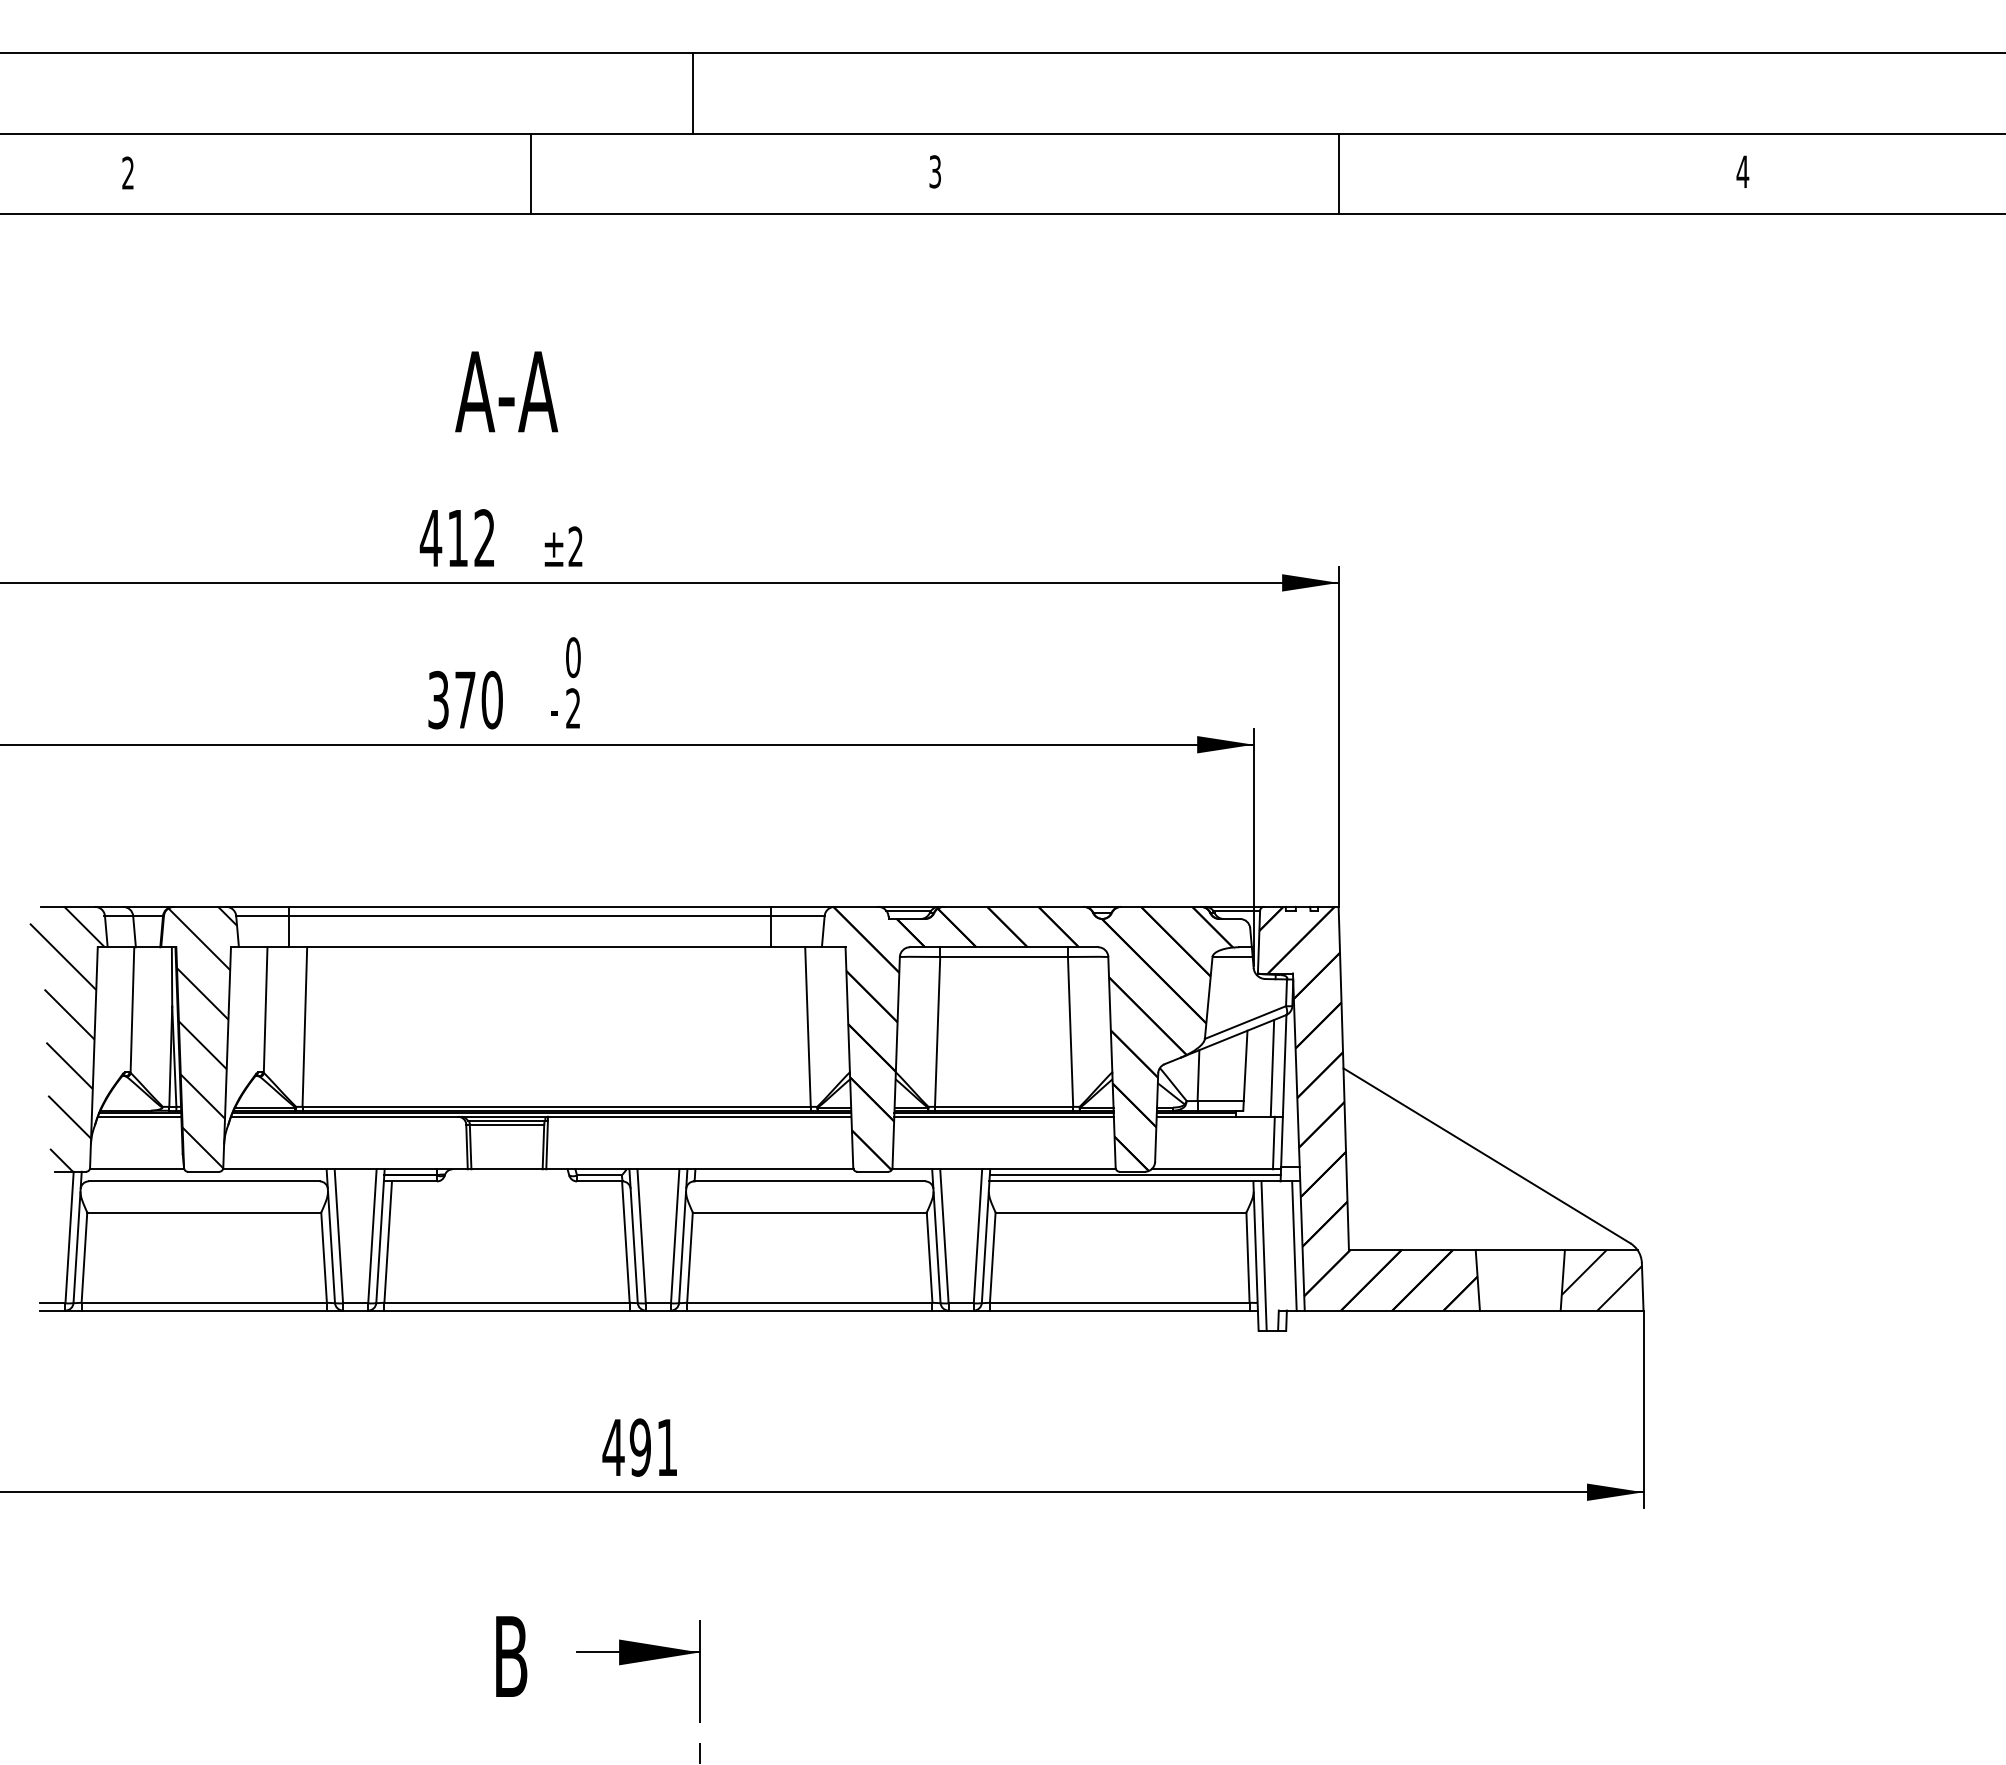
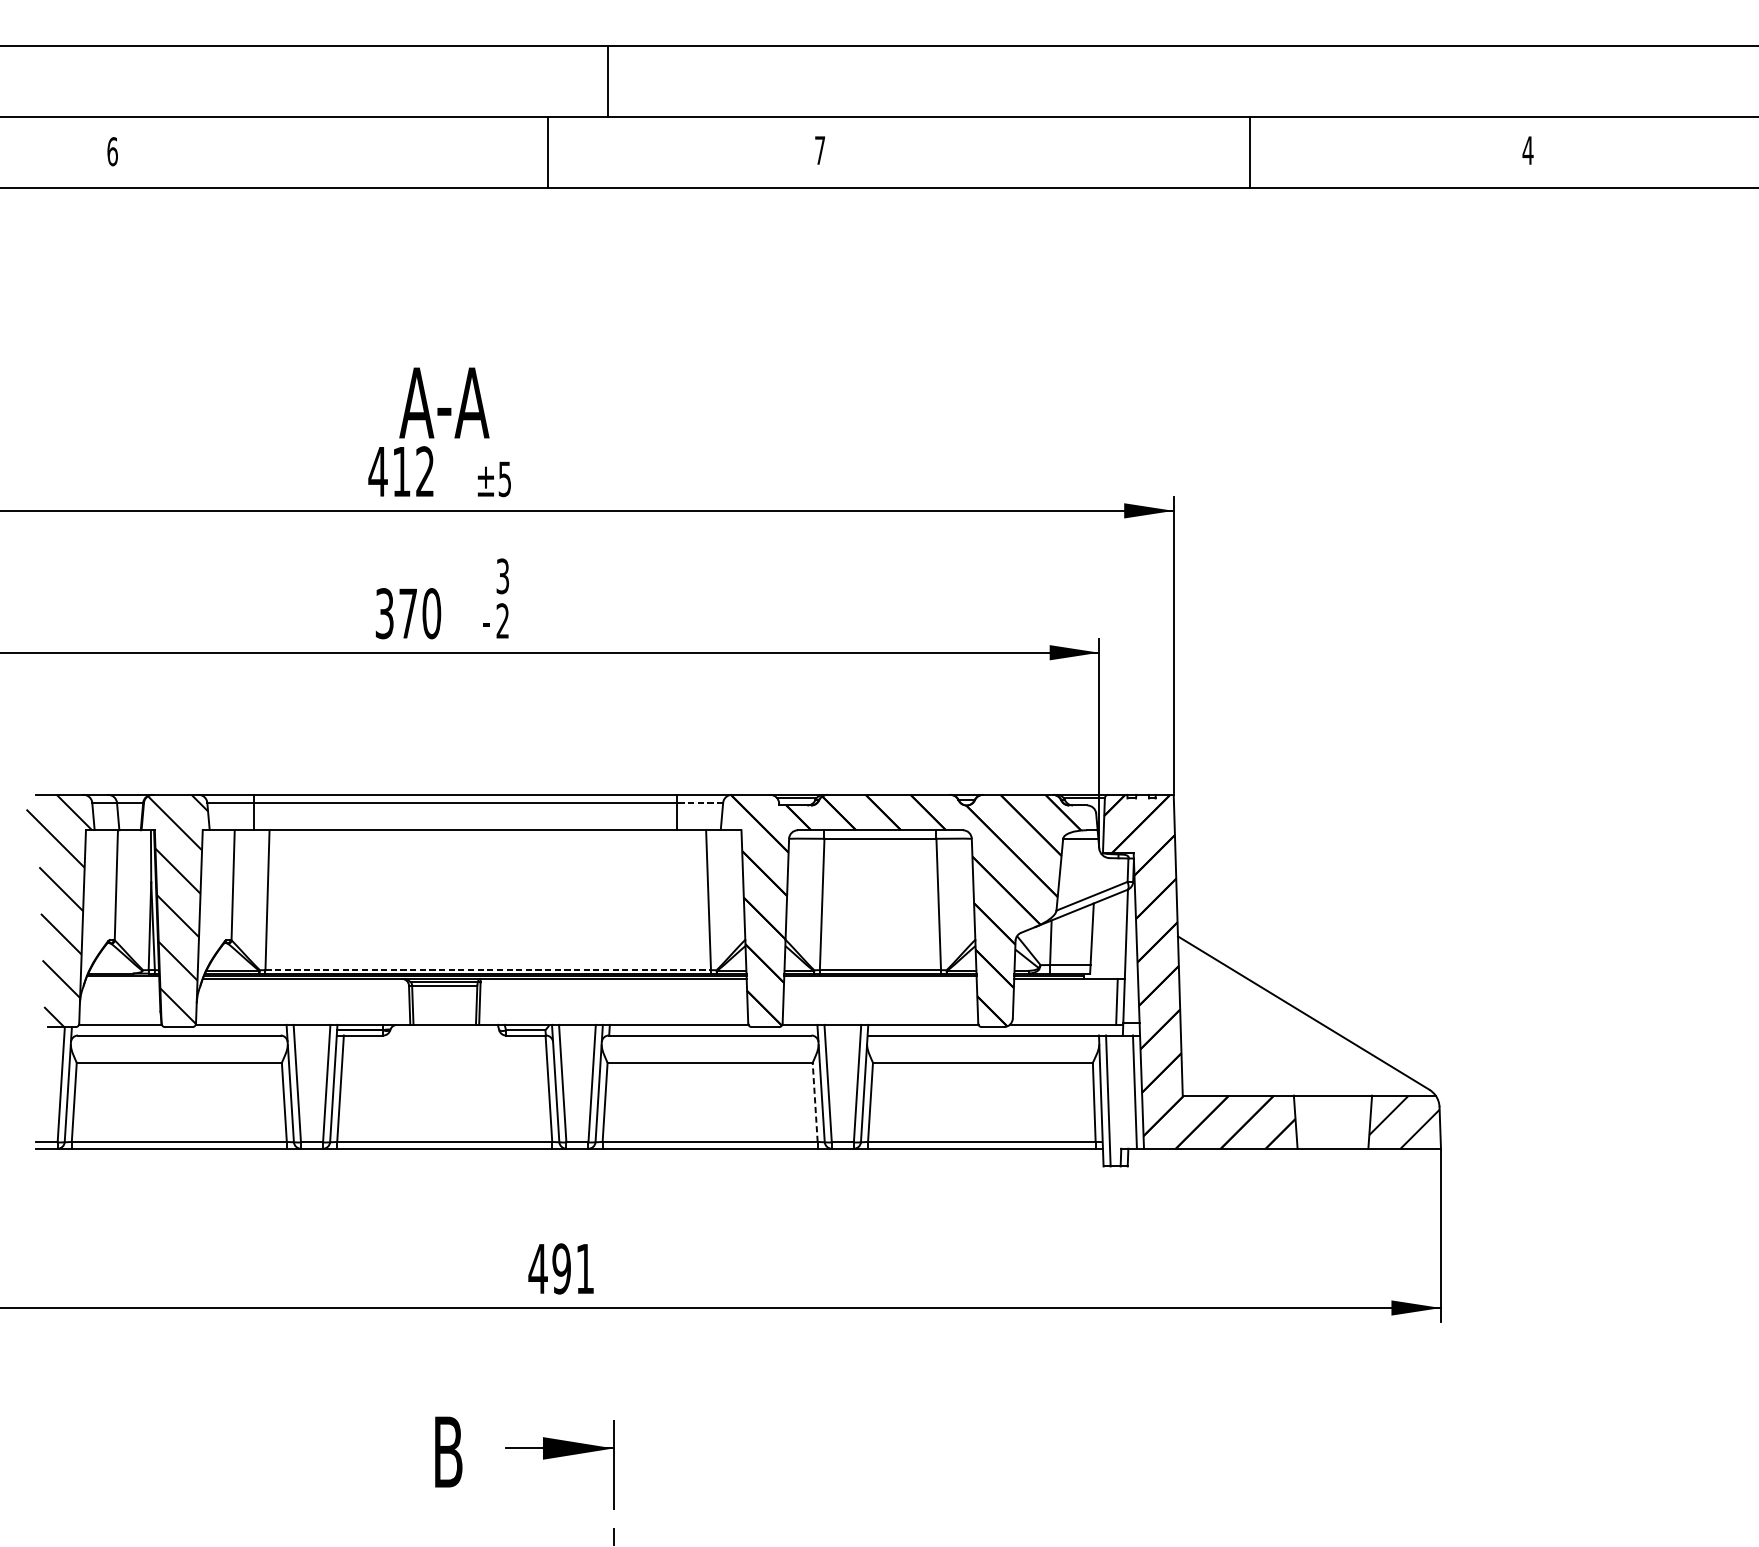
text: (934, 171) -> (819, 150), 3 -> 7
text: (128, 172) -> (112, 151), 2 -> 6
line: (531, 173) -> (548, 151), moved
line: (1338, 173) -> (1249, 151), moved
text: (506, 391) -> (444, 402), moved
text: (575, 546) -> (504, 478), ±2 -> ±5
text: (573, 657) -> (503, 576), 0 -> 3
line: (798, 916) -> (700, 803), solid -> dashed
line: (1272, 1067) -> (1115, 935), removed
line: (557, 1106) -> (488, 969), solid -> dashed
line: (139, 1116) -> (122, 978), removed
line: (1003, 1116) -> (879, 978), removed
line: (1134, 1175) -> (994, 1030), removed
line: (929, 1257) -> (815, 1102), solid -> dashed

